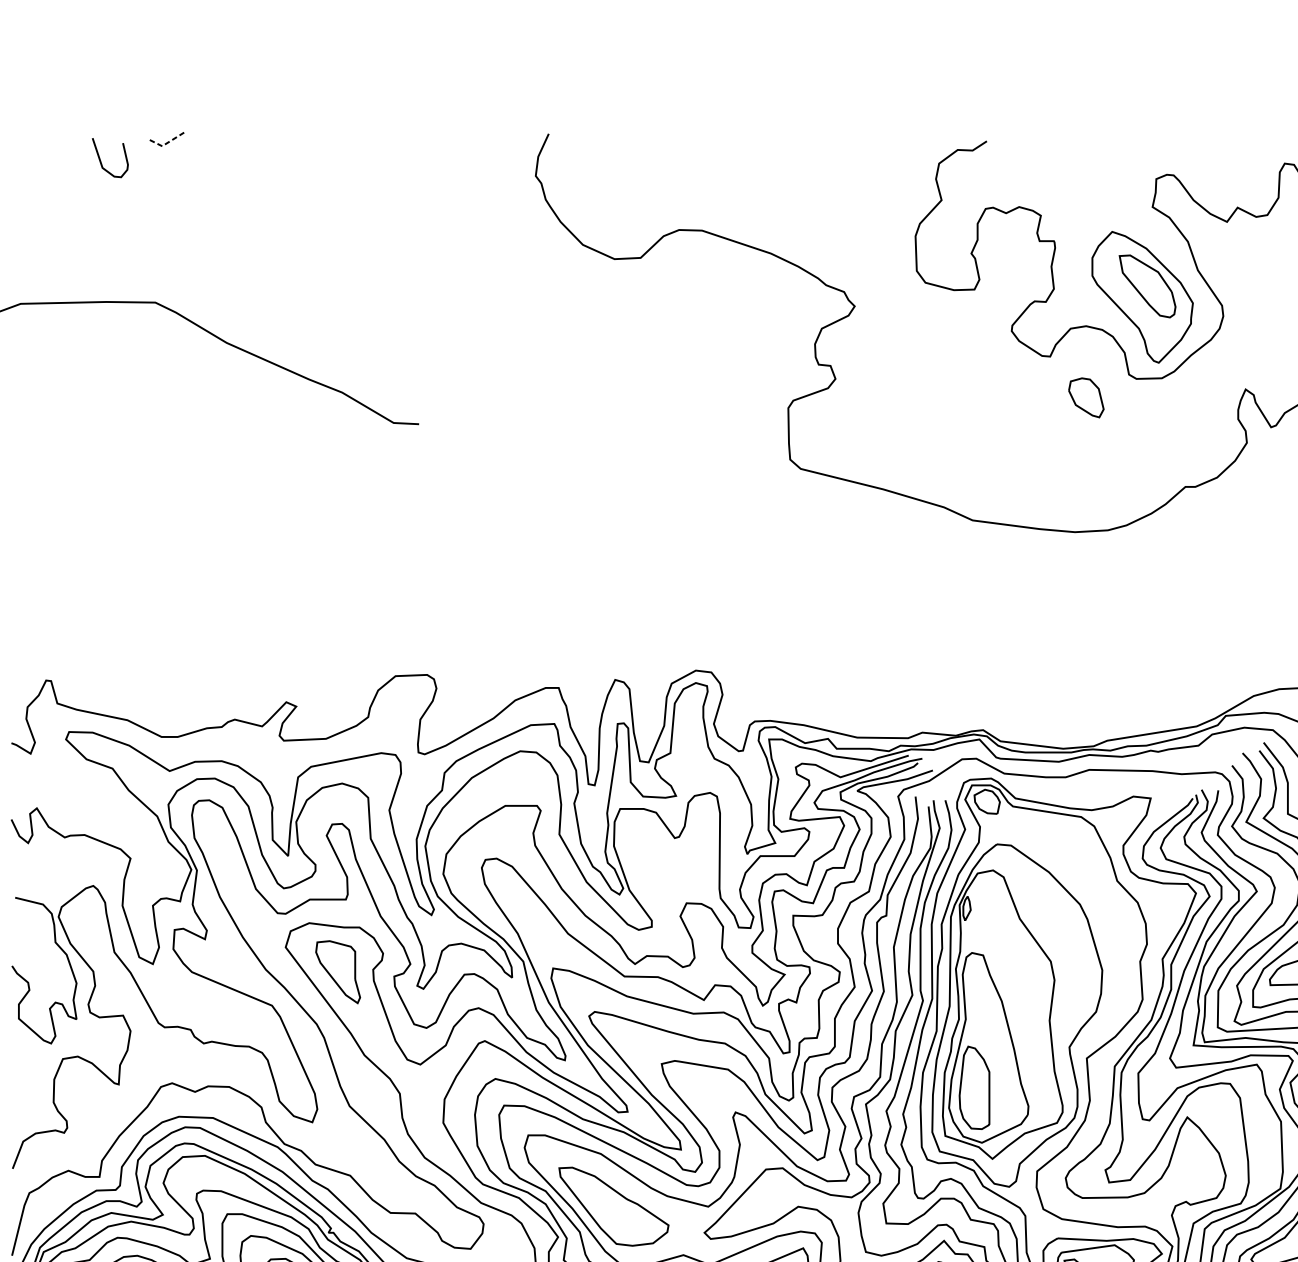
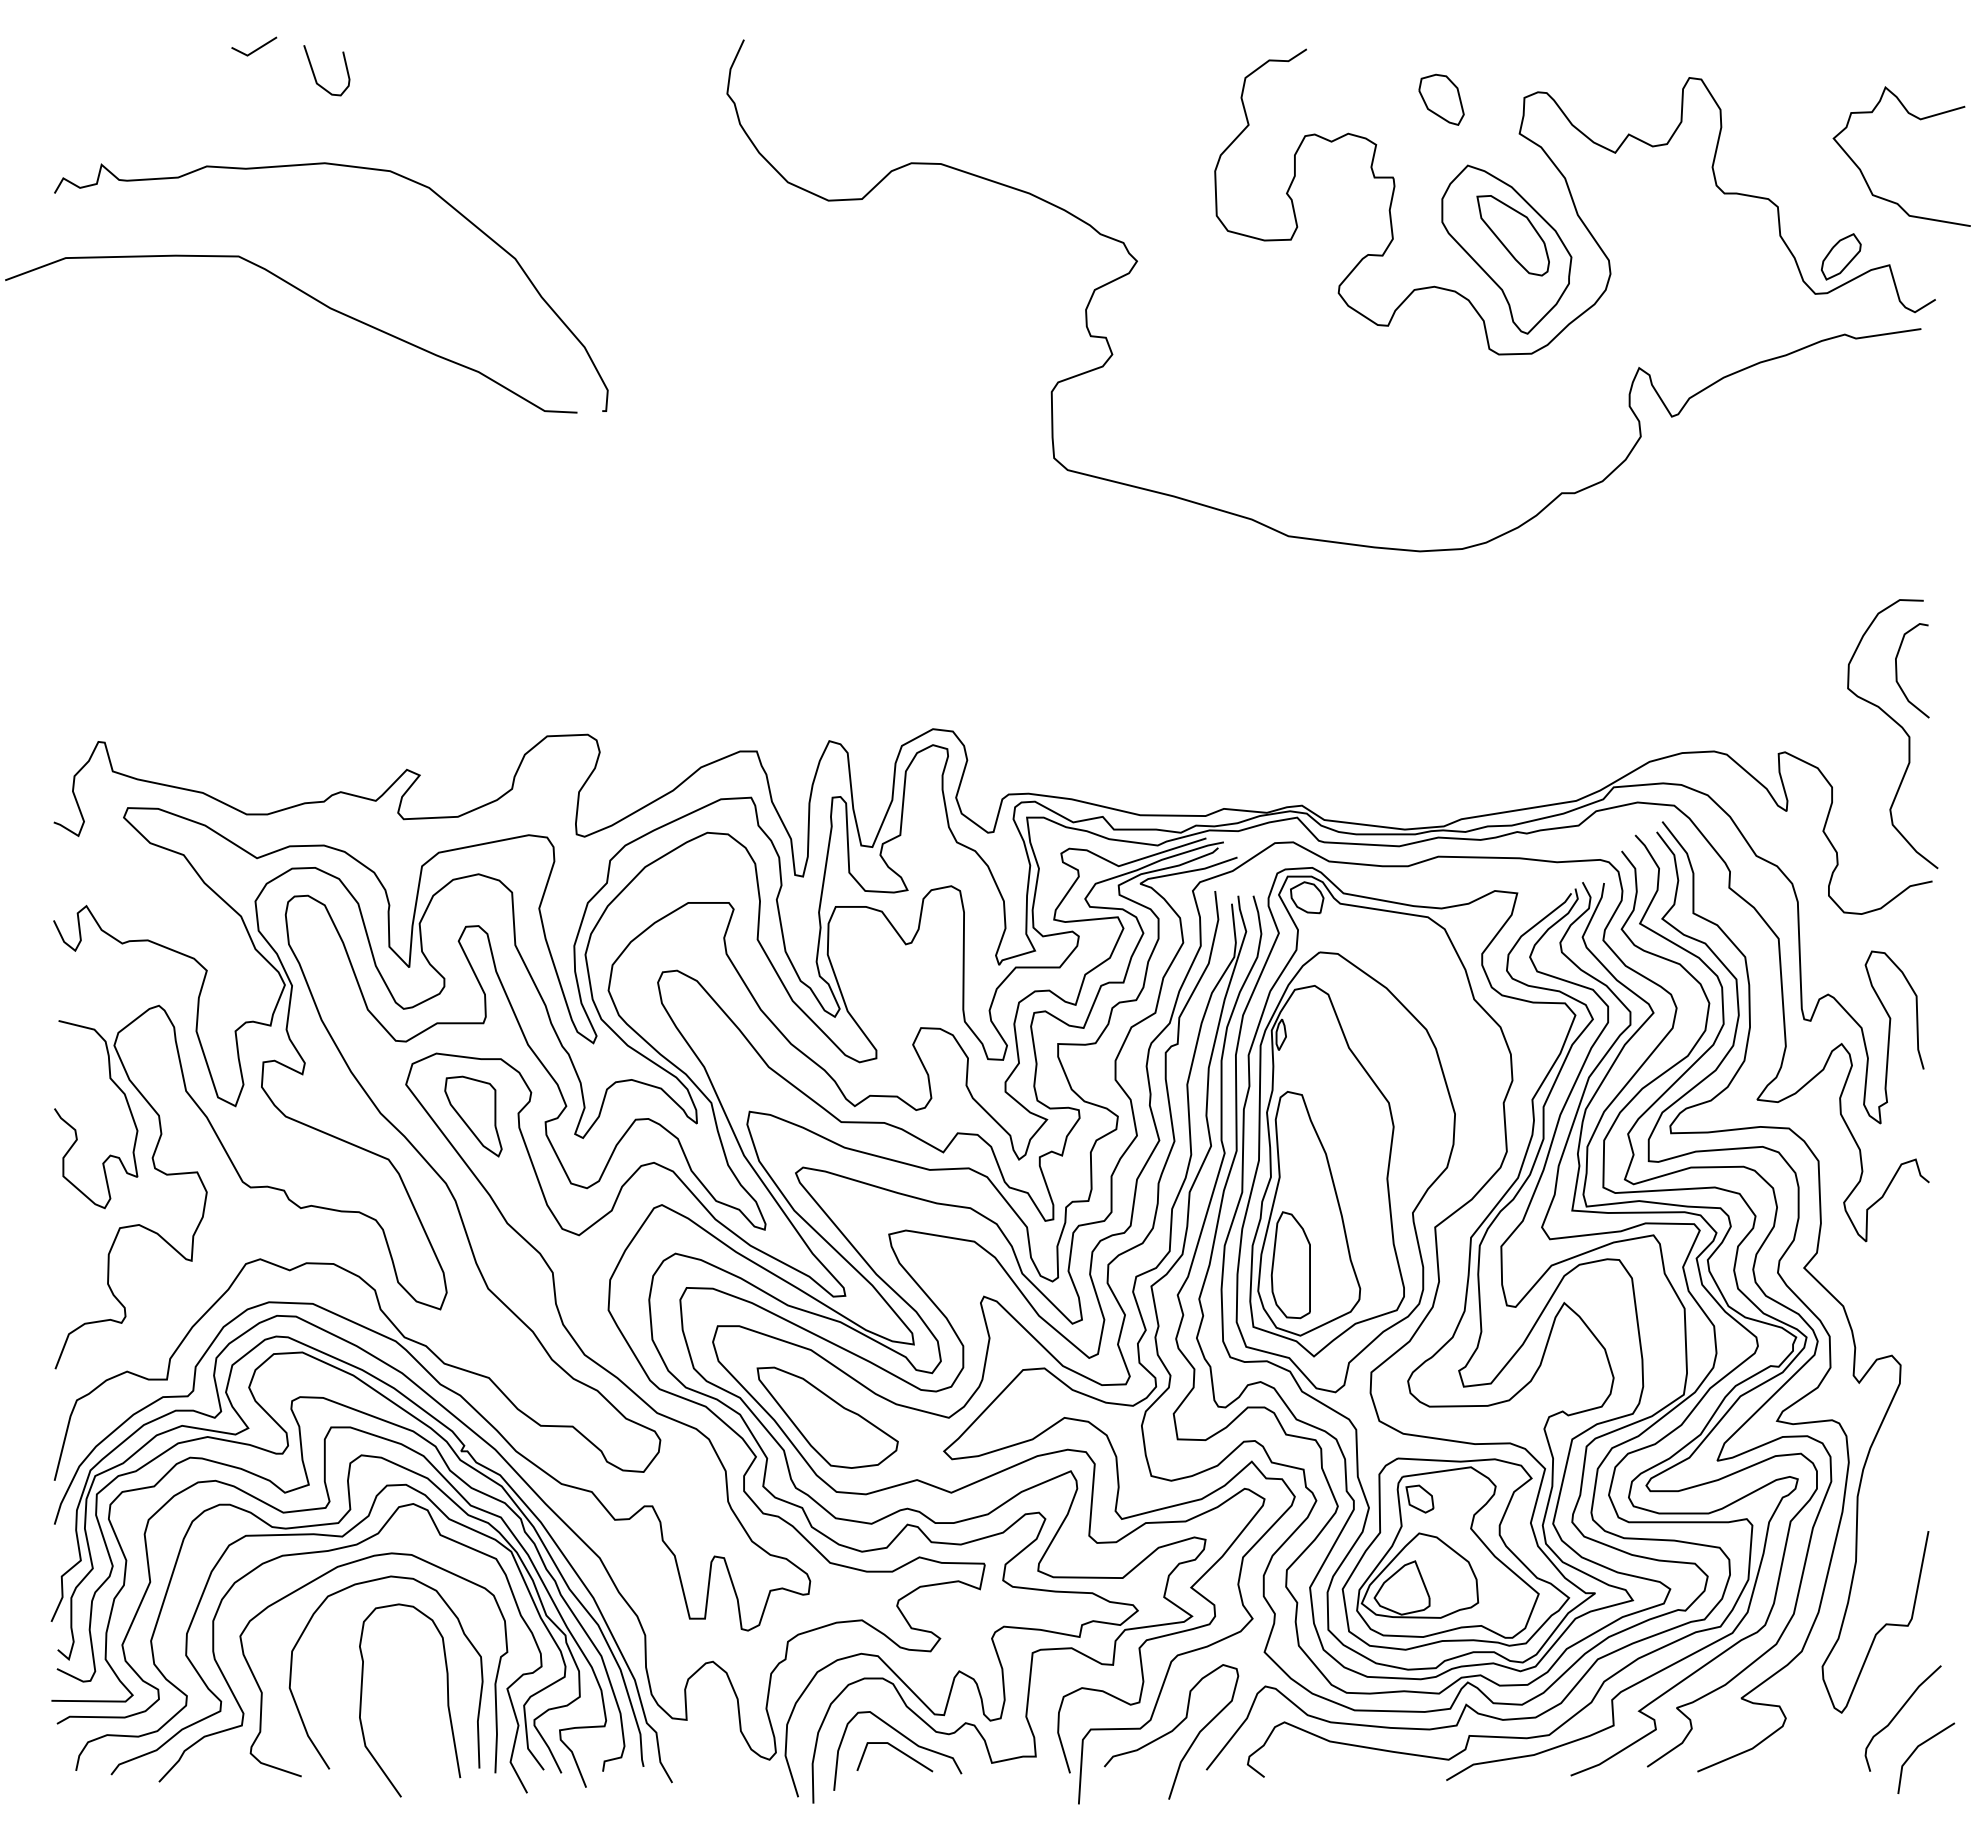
line: (167, 143) -> (254, 51), dashed -> solid
curve: (101, 161) -> (315, 75), moved
curve: (241, 233) -> (349, 167), added
part: (1086, 397) -> (1441, 99), moved

